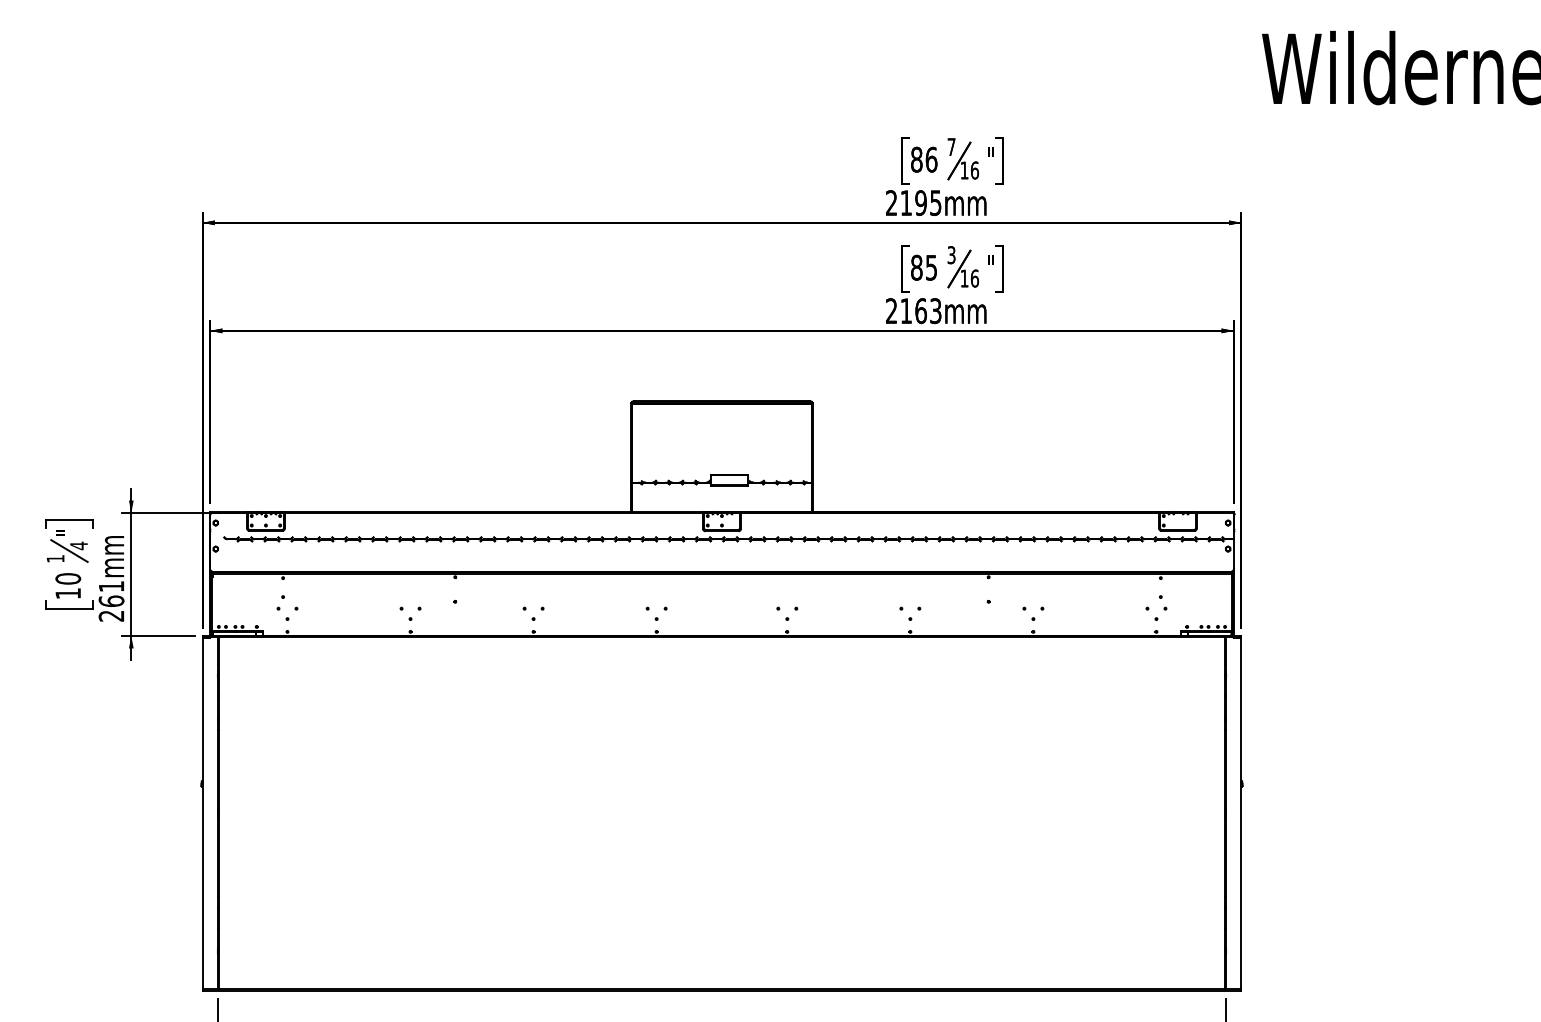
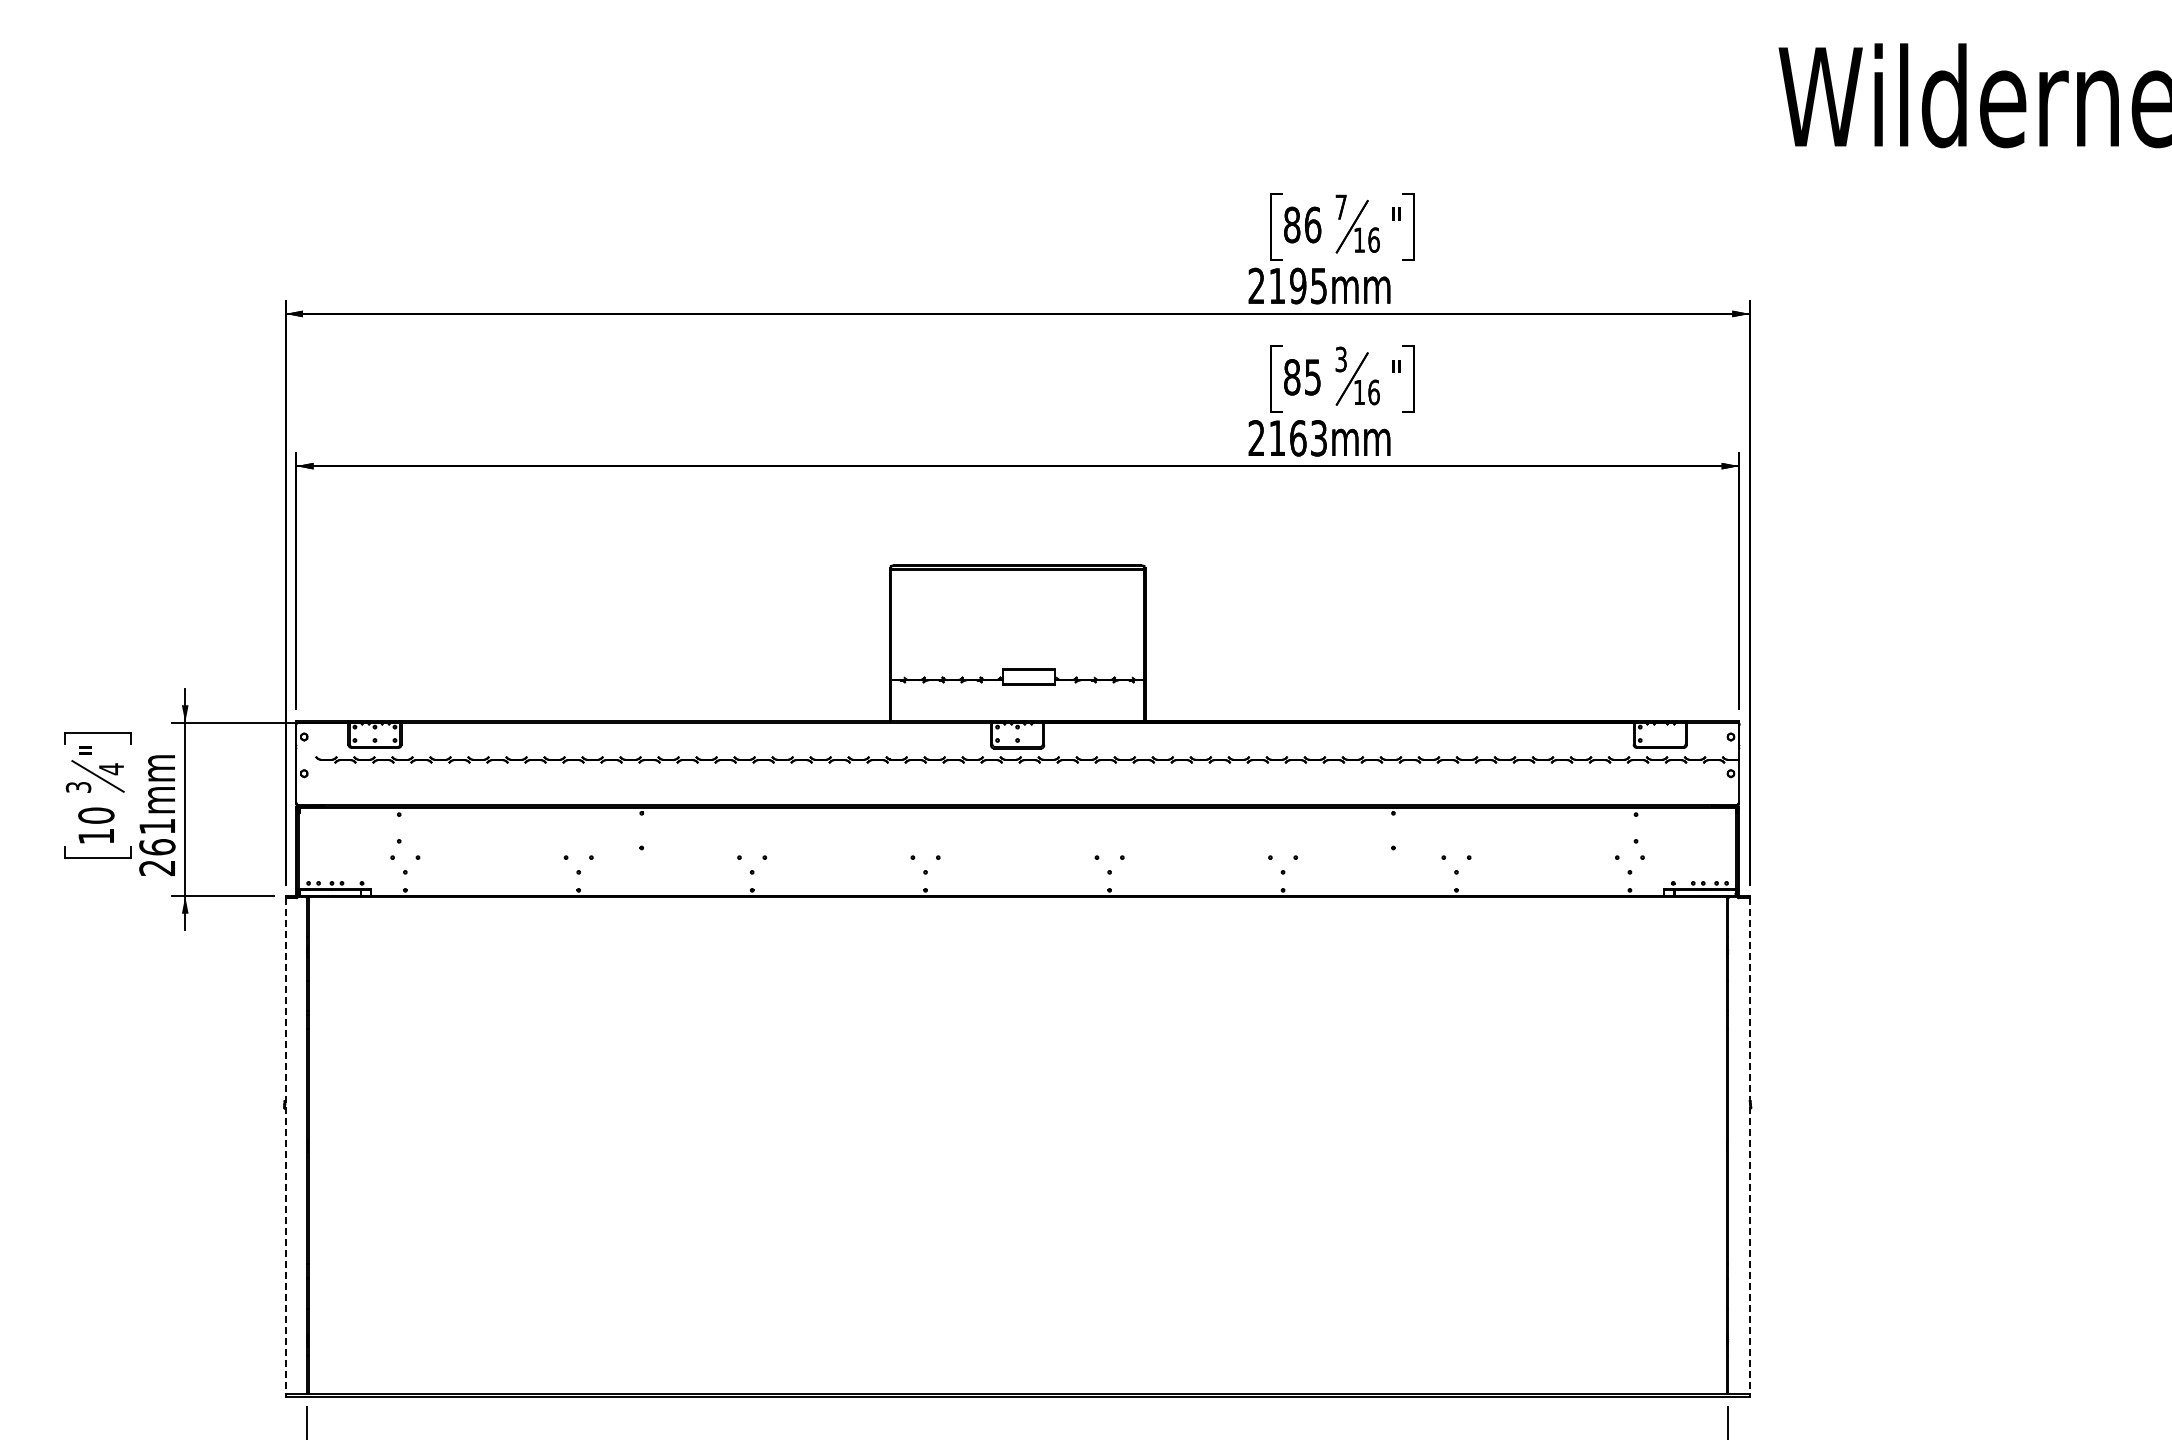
text: (55, 558) -> (78, 787), 1 -> 3
line: (202, 813) -> (285, 1146), solid -> dashed
line: (1241, 813) -> (1749, 1146), solid -> dashed

